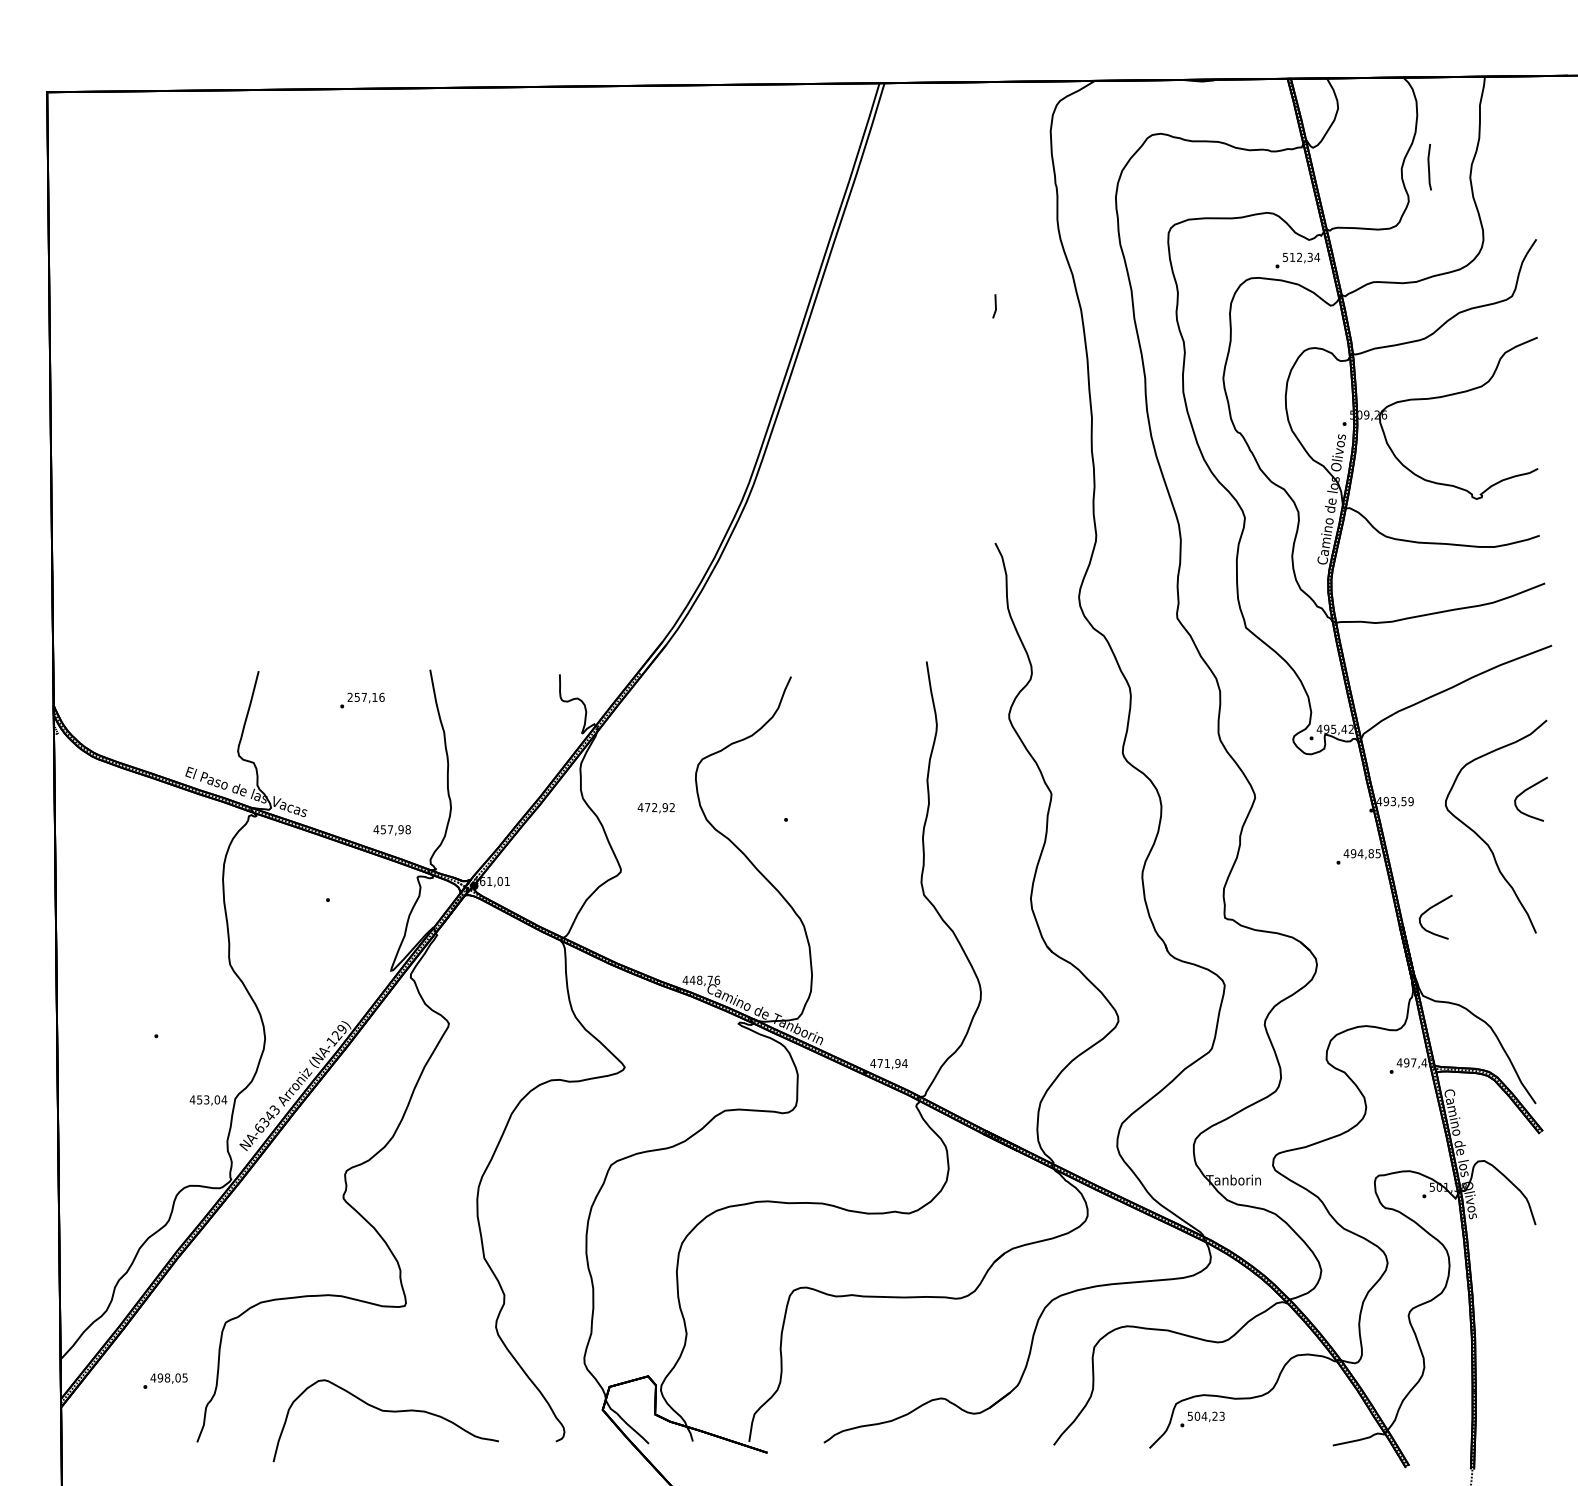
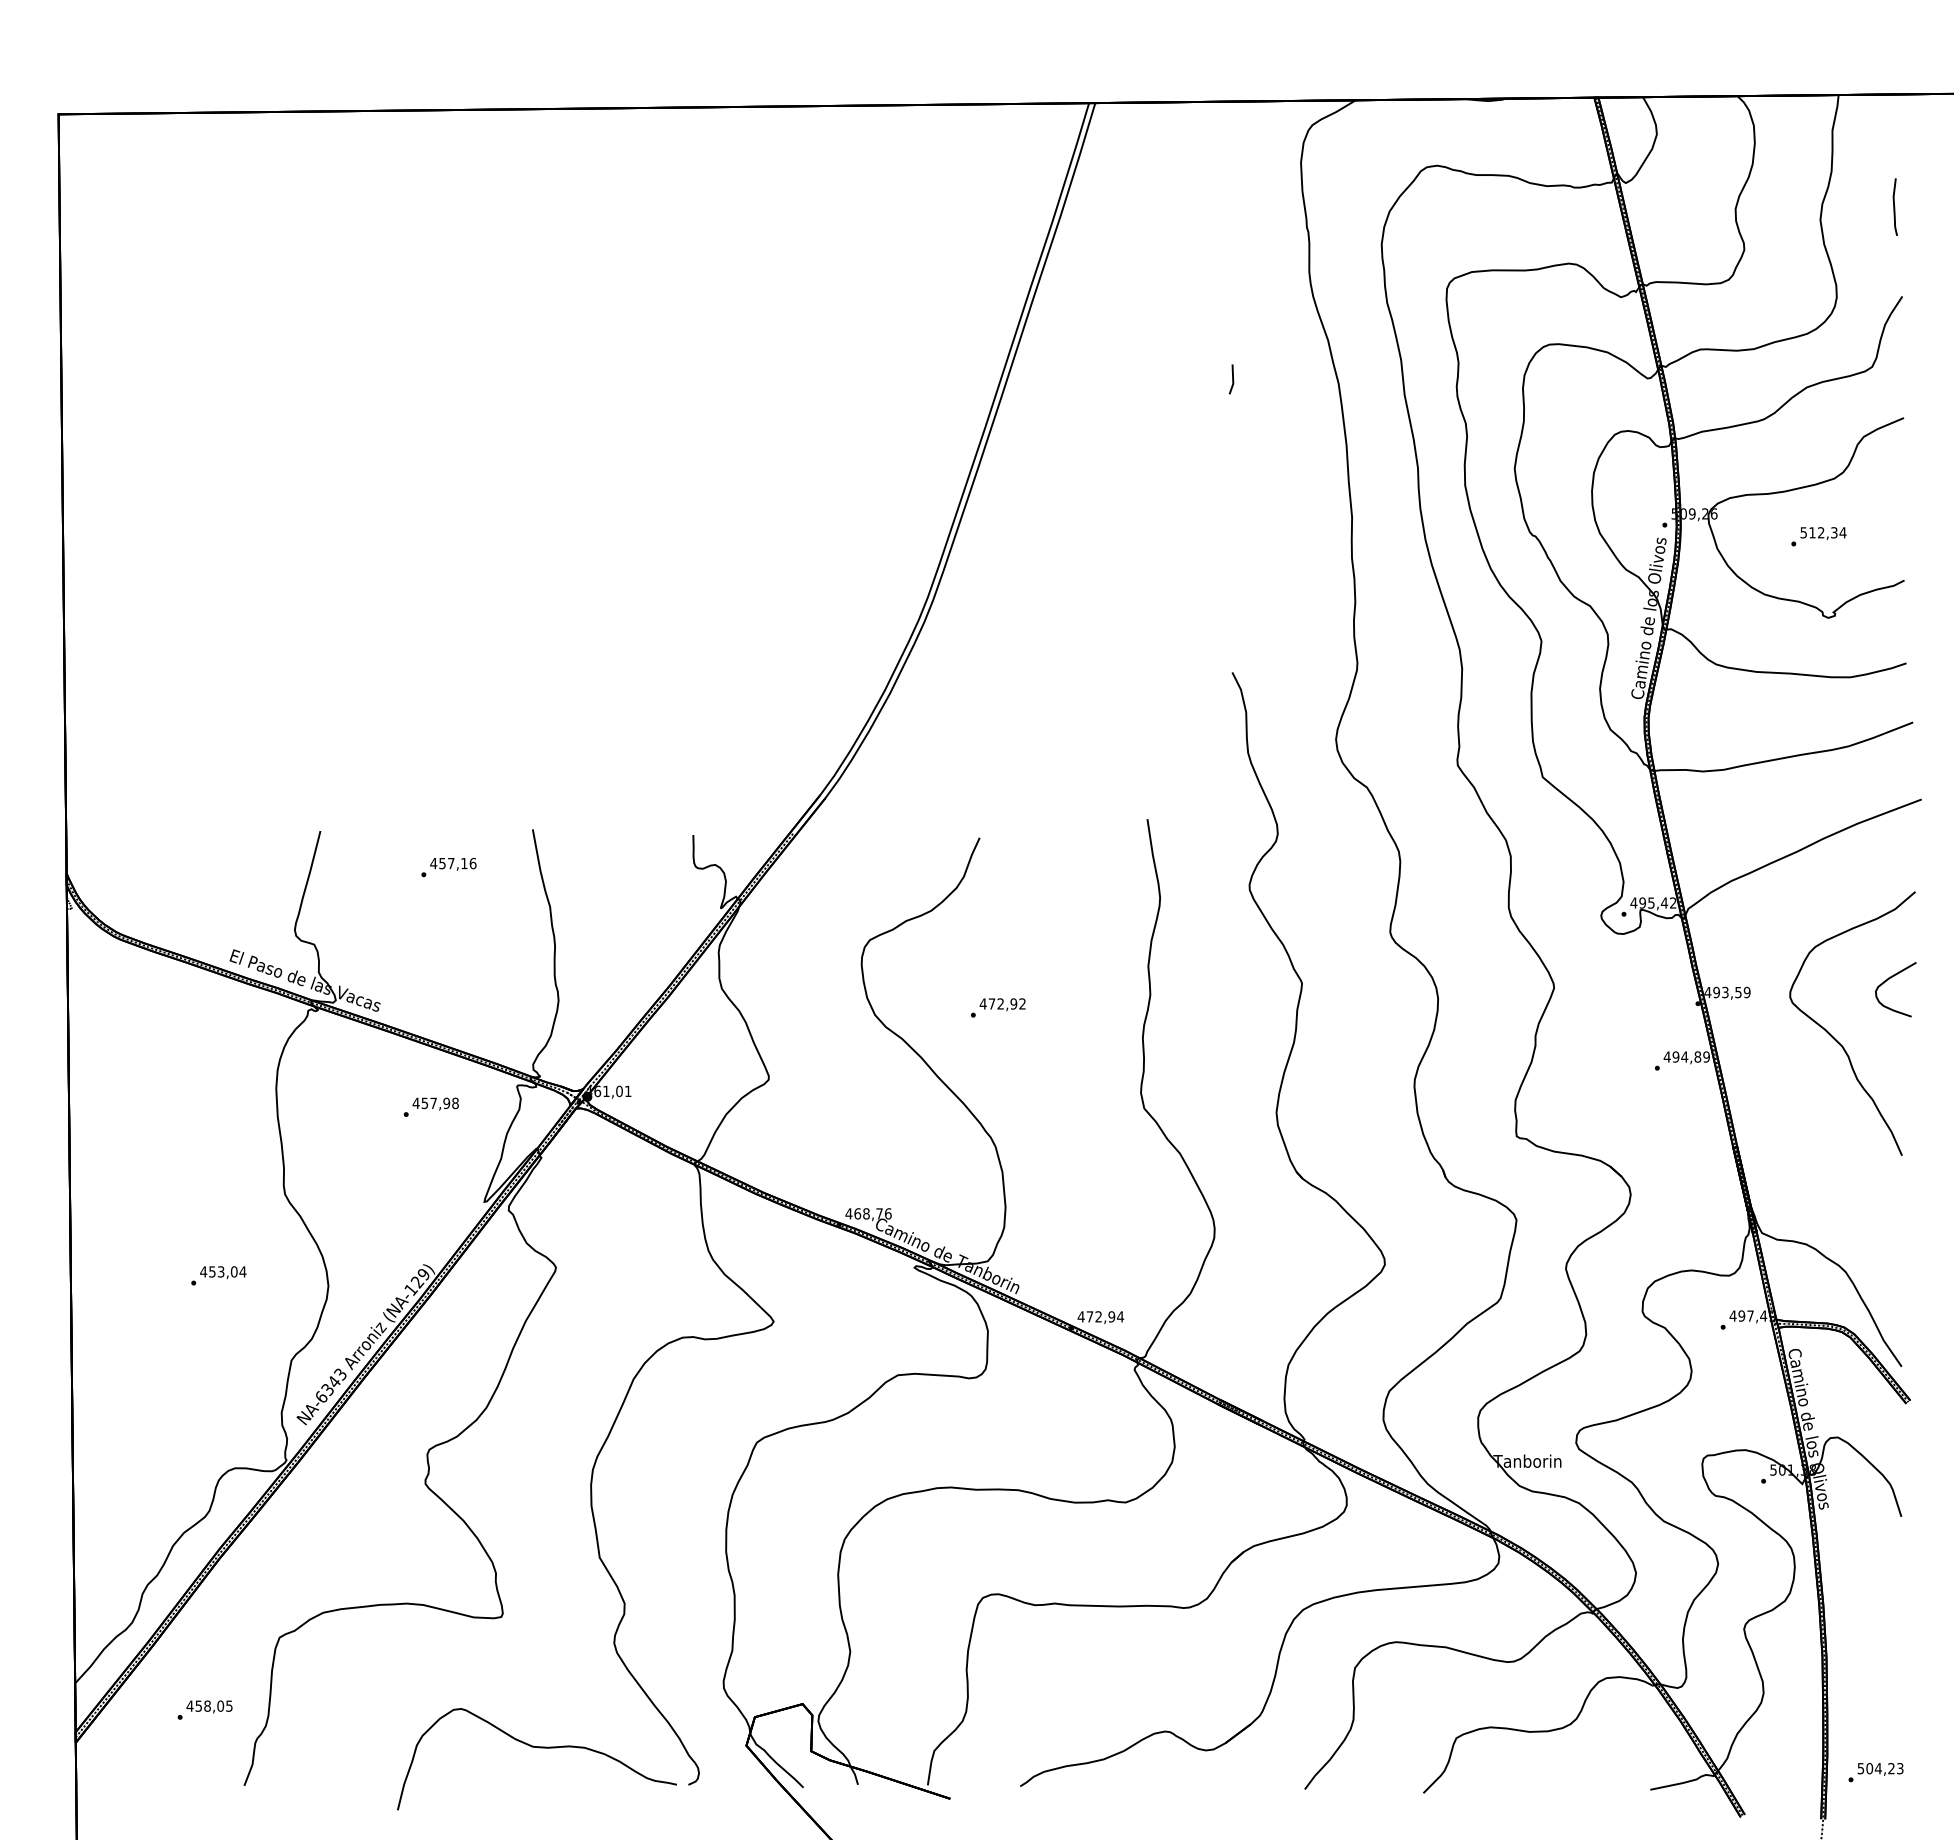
line: (1429, 166) -> (1894, 206), moved
text: (1297, 260) -> (1818, 536), moved
text: (350, 697) -> (433, 863), 257,16 -> 457,16
text: (656, 808) -> (1002, 1004), moved
text: (392, 829) -> (435, 1103), moved
text: (1378, 853) -> (1706, 1056), 494,85 -> 494,89
curve: (1429, 909) -> (1770, 1126), removed
text: (692, 980) -> (857, 1213), 448,76 -> 468,76
text: (887, 1063) -> (1098, 1316), 471,94 -> 472,94
text: (208, 1100) -> (223, 1272), moved
text: (160, 1377) -> (198, 1705), 498,05 -> 458,05
curve: (387, 1412) -> (538, 1748), moved
text: (1202, 1419) -> (1875, 1772), moved

